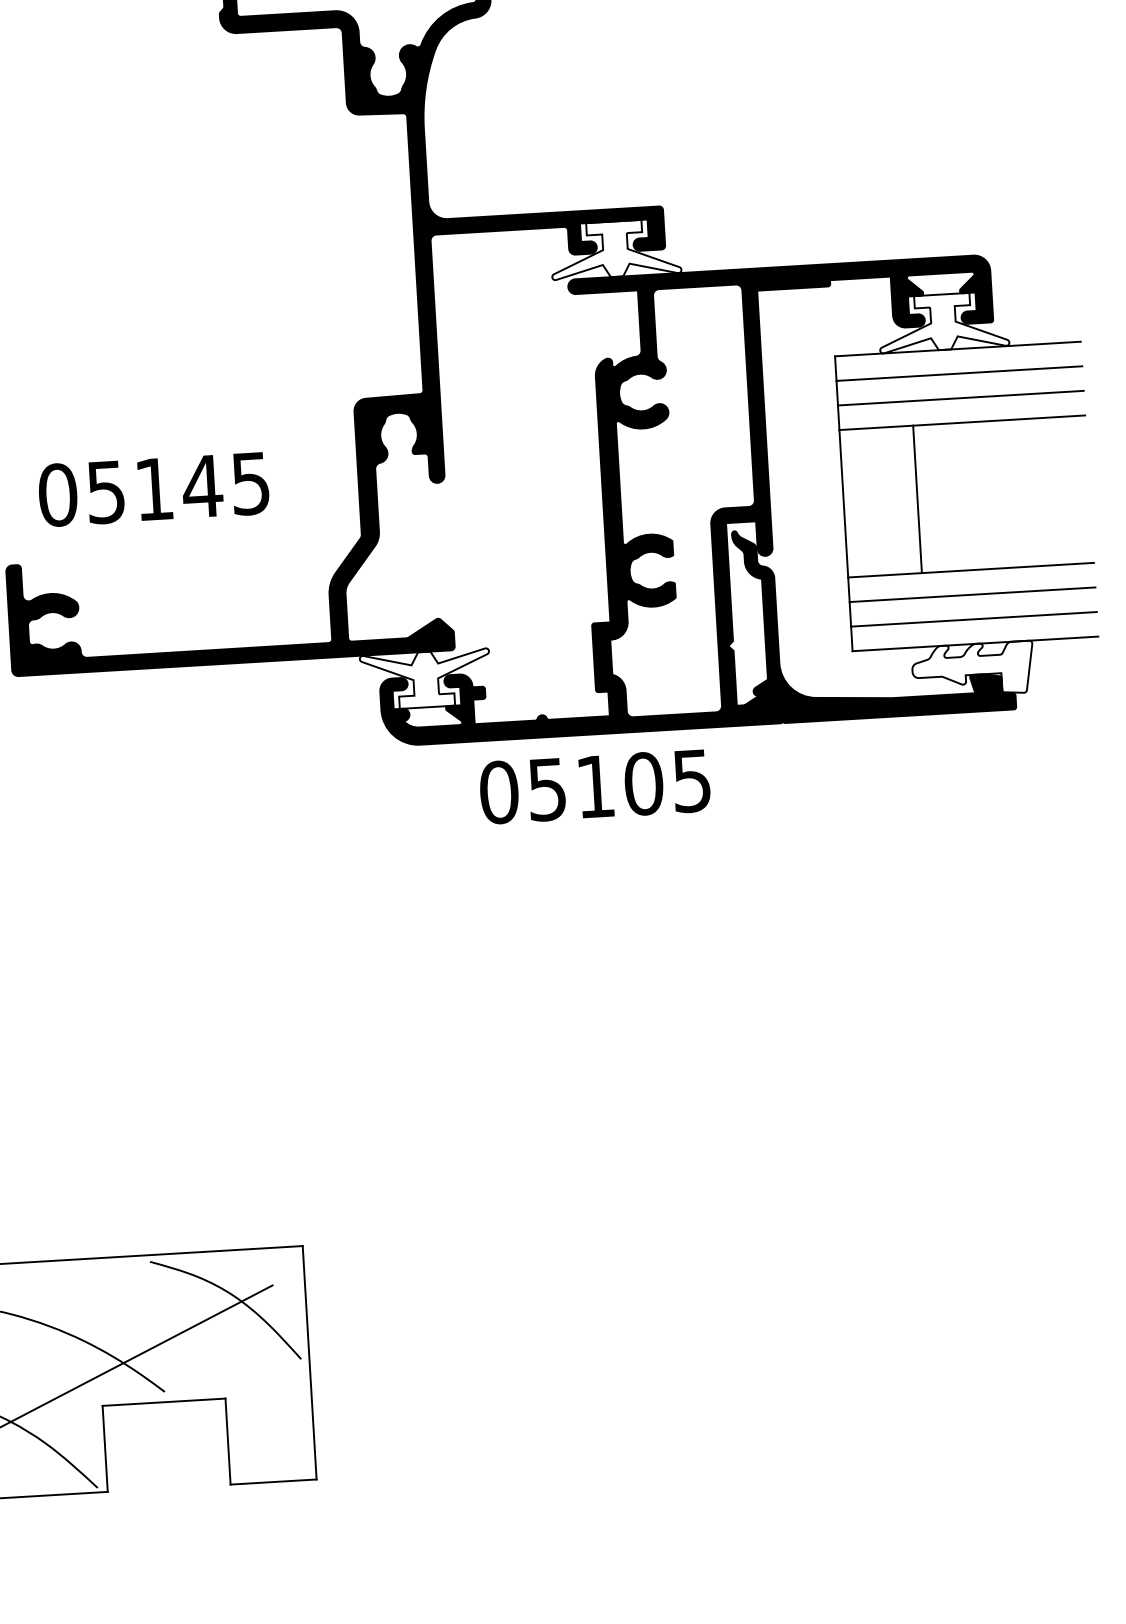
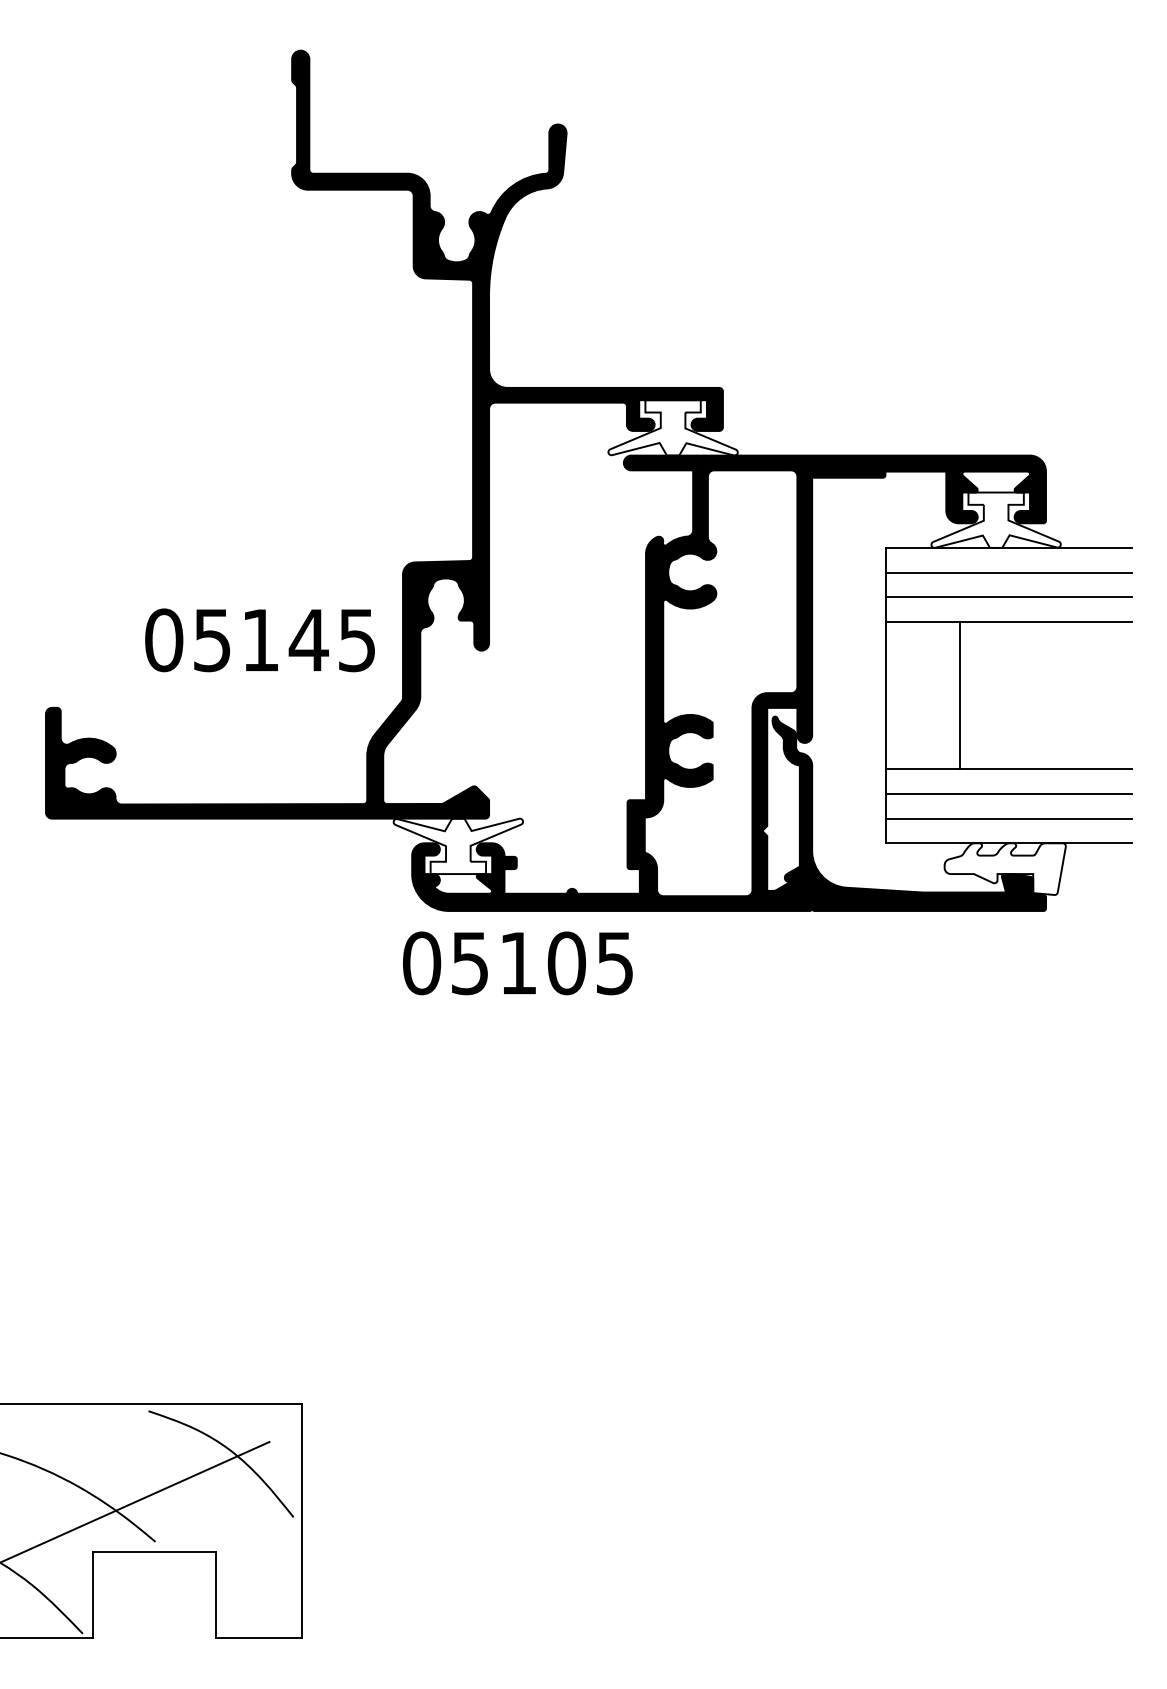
text: (153, 489) -> (259, 640), moved
text: (594, 786) -> (517, 963), moved

